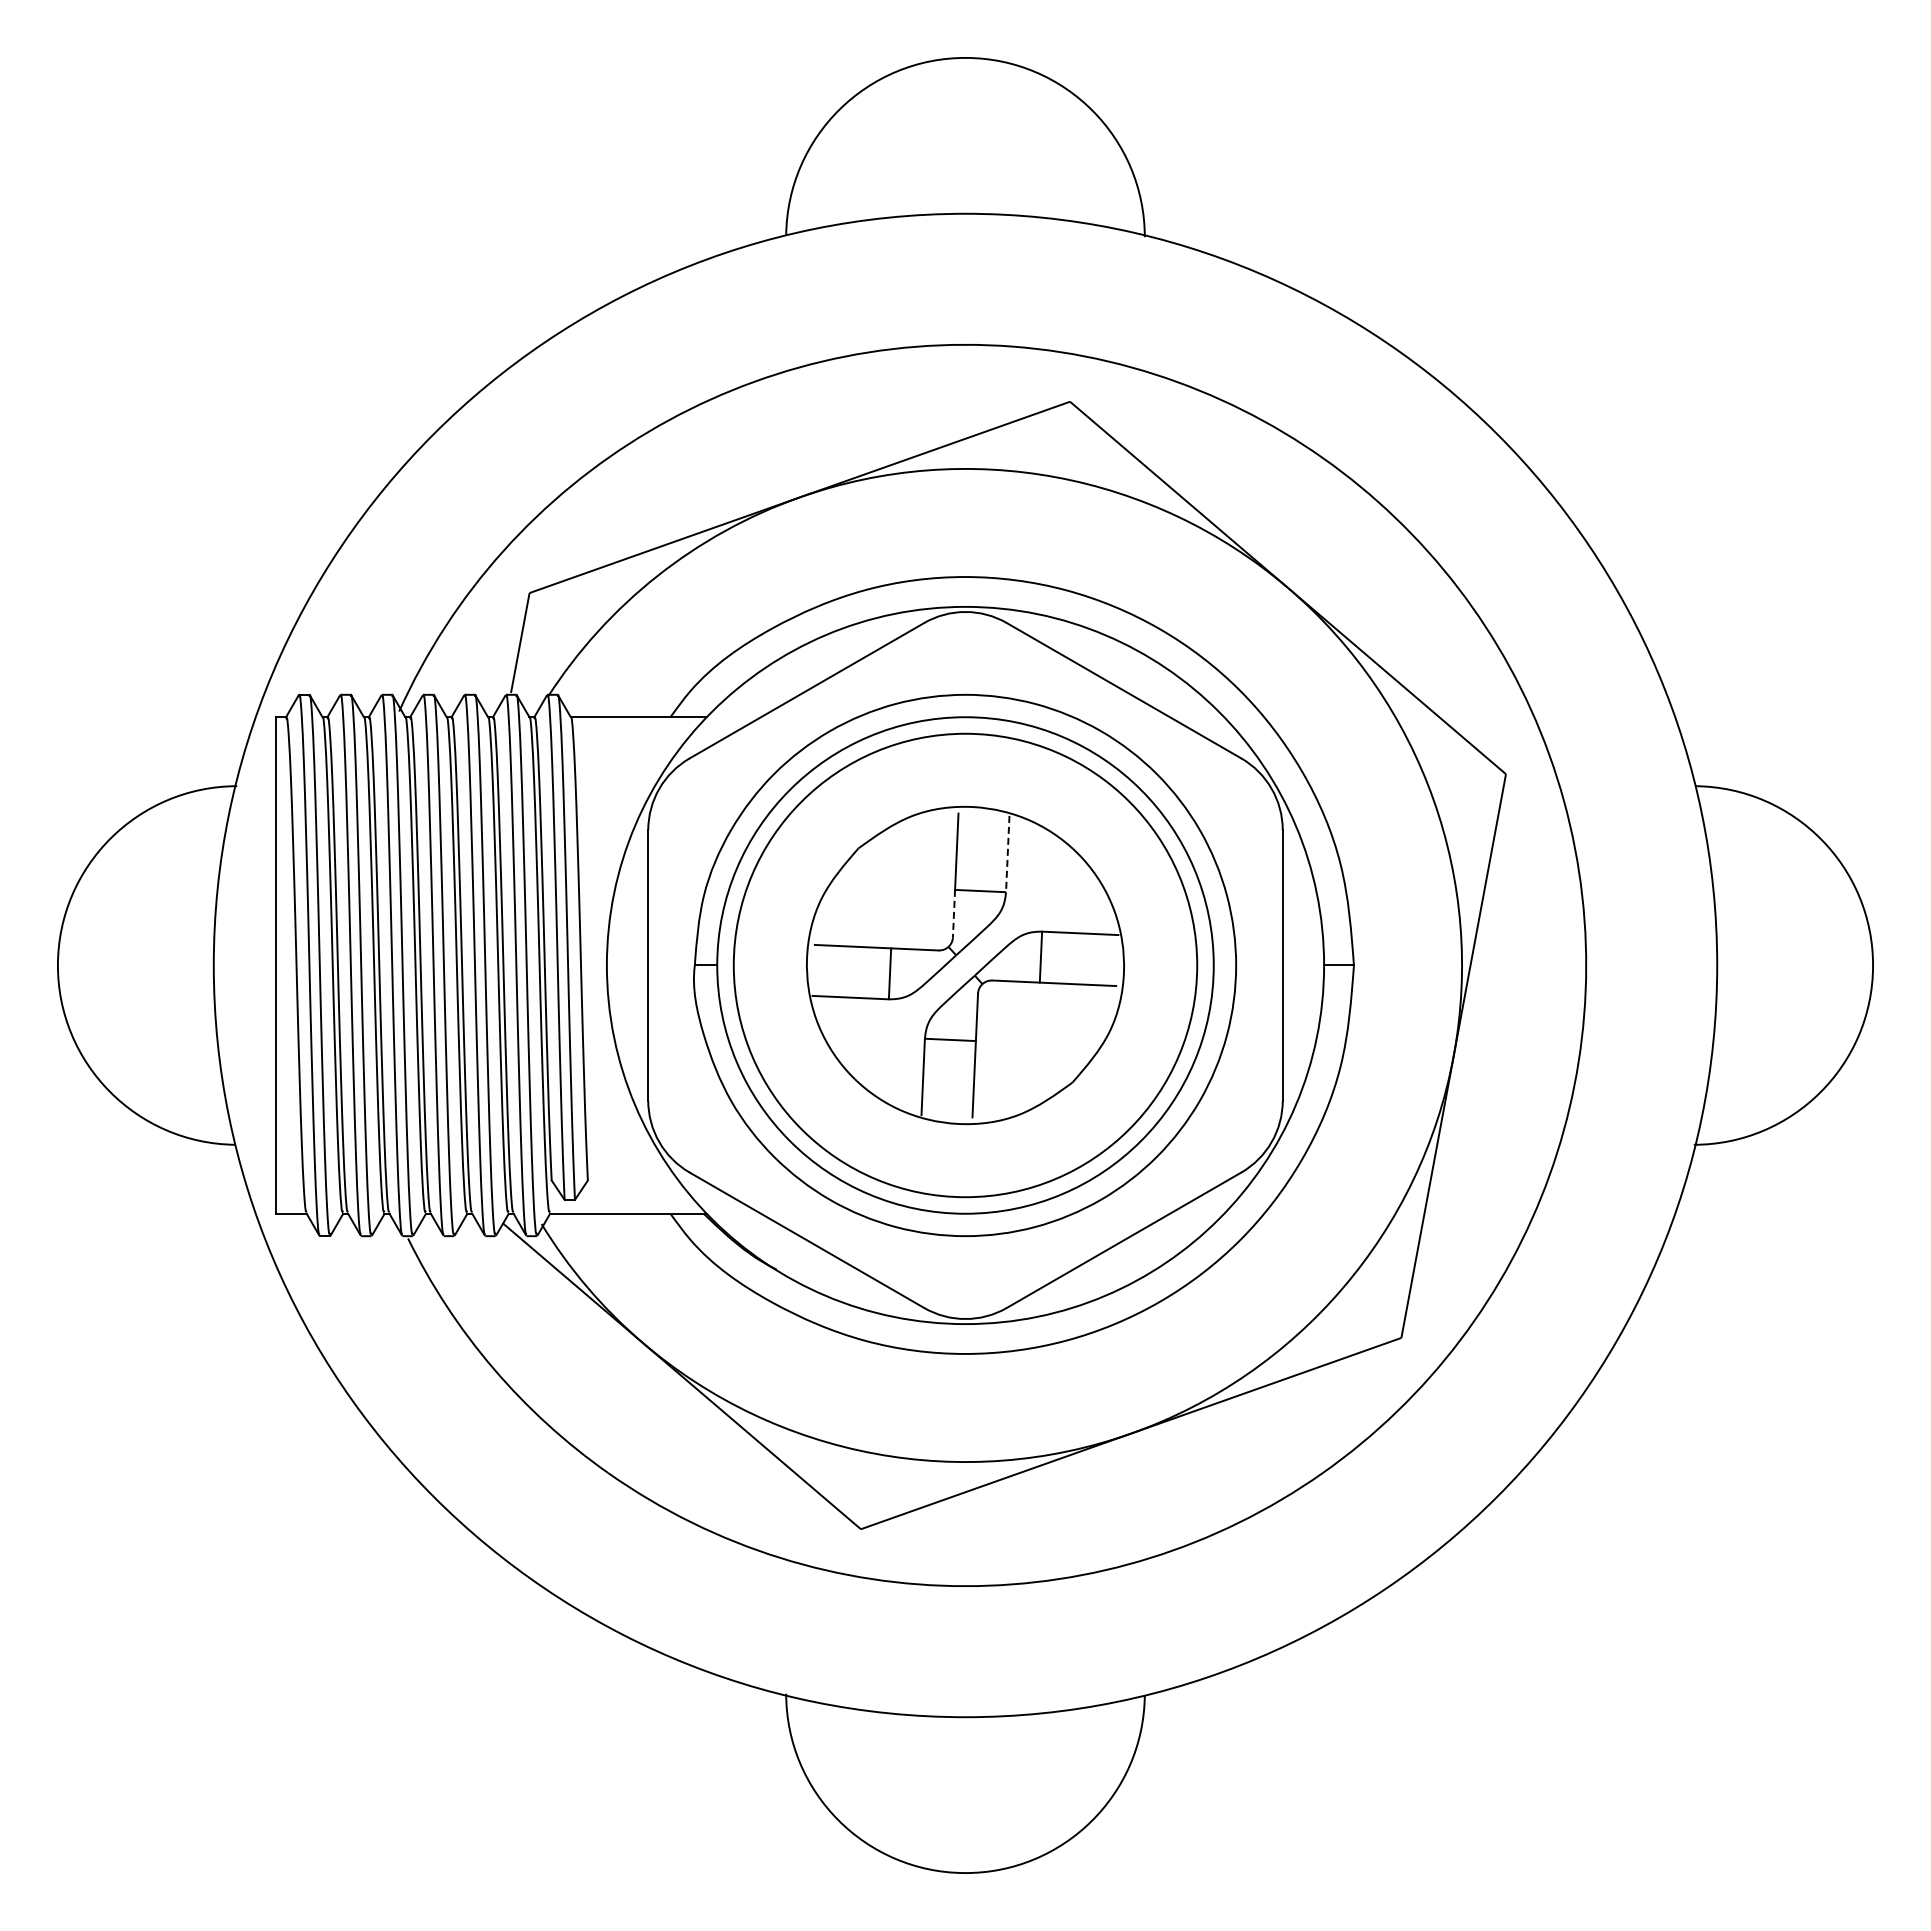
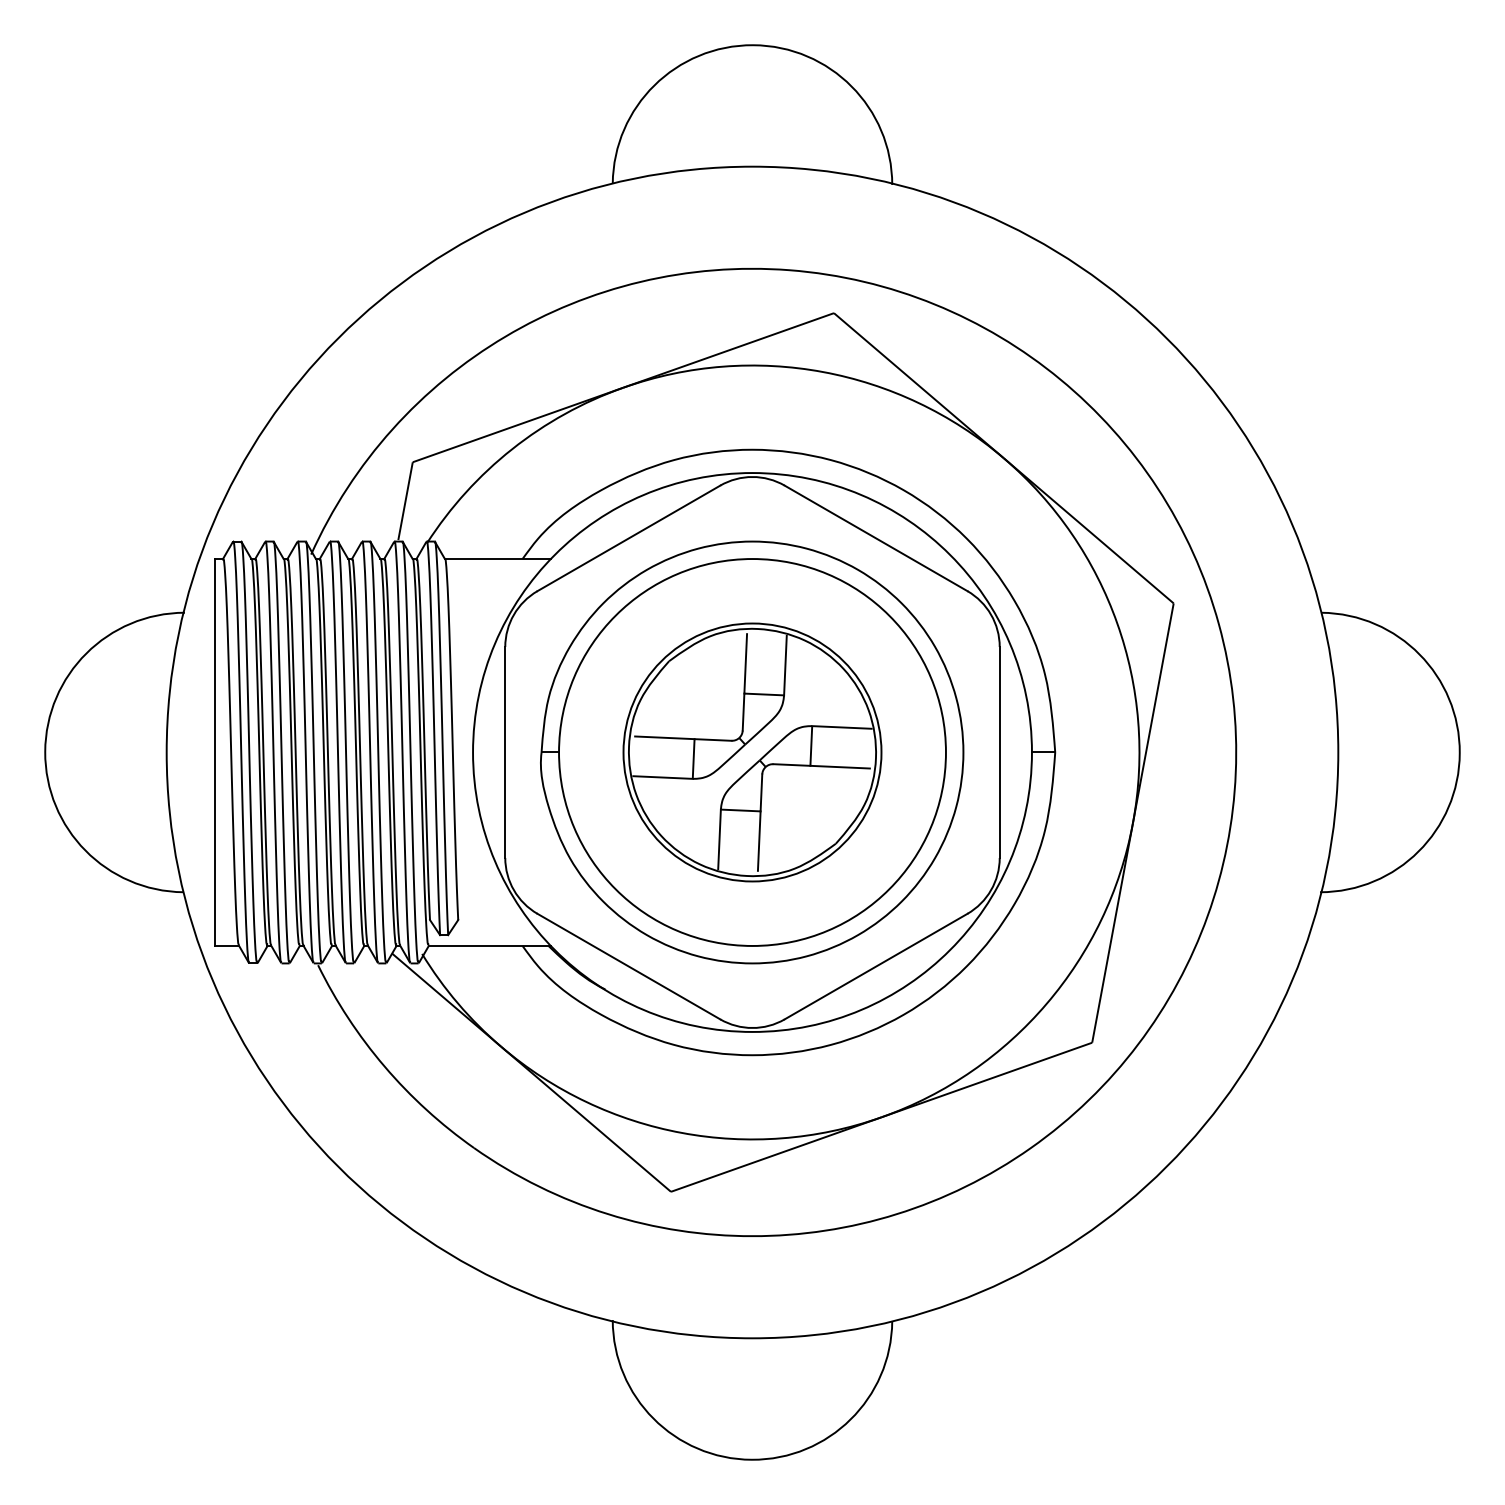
line: (1007, 854) -> (785, 665), dashed -> solid
line: (954, 913) -> (743, 711), dashed -> solid
circle: (965, 965) -> (752, 752), size x0.71

